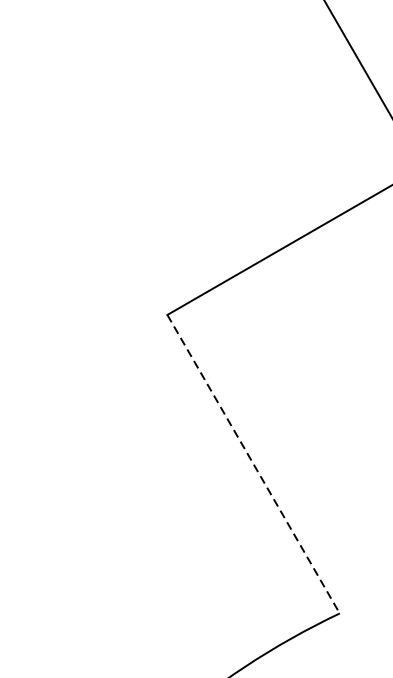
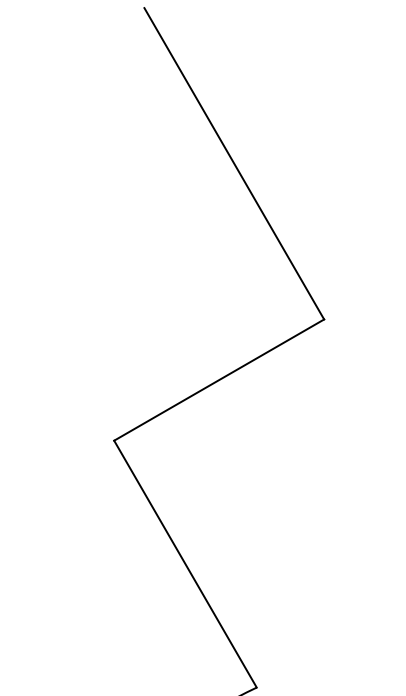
line: (253, 464) -> (185, 564), dashed -> solid

